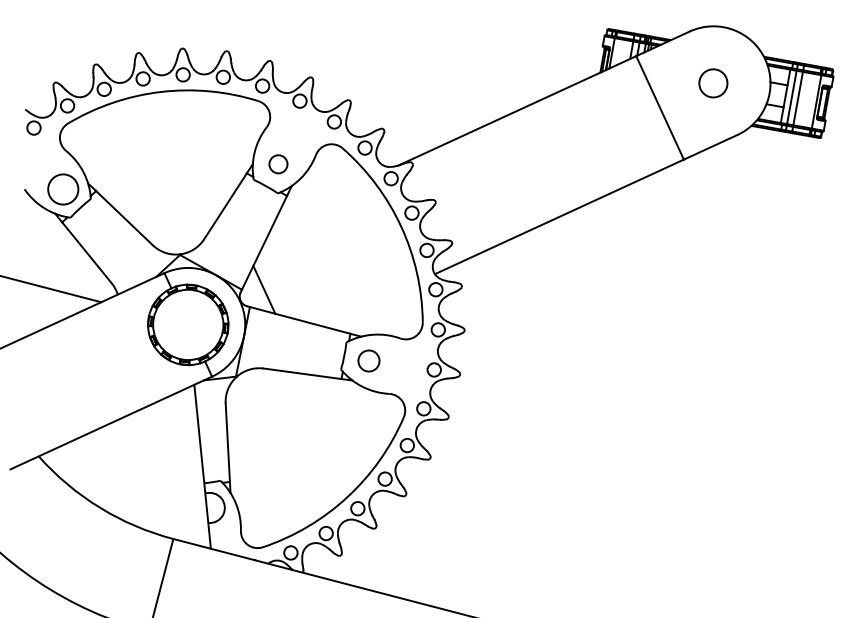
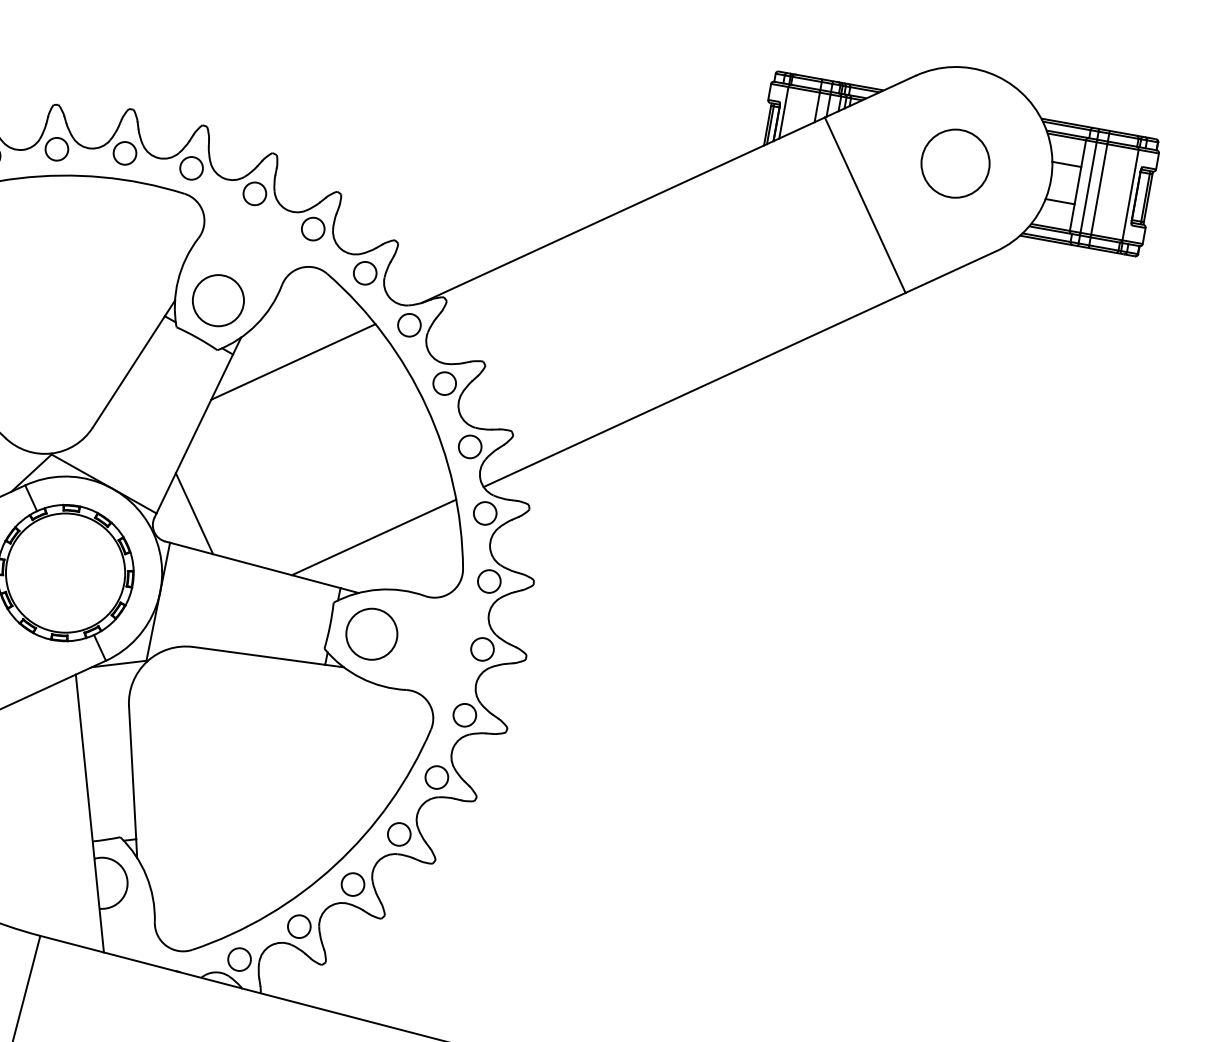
circle: (713, 83) -> (955, 163), size x1.43
circle: (278, 164) -> (218, 301), size x1.67
line: (322, 200) -> (293, 362), added
line: (369, 303) -> (372, 536), added
circle: (368, 360) -> (371, 633), size x1.43

